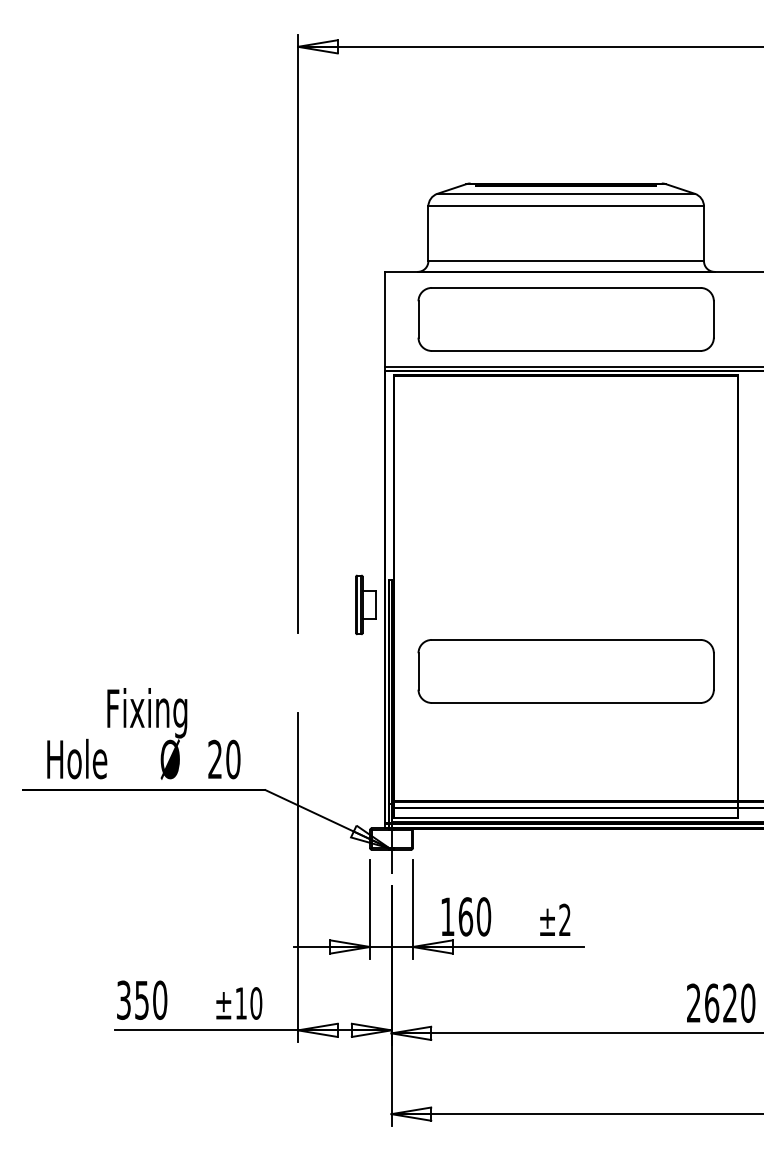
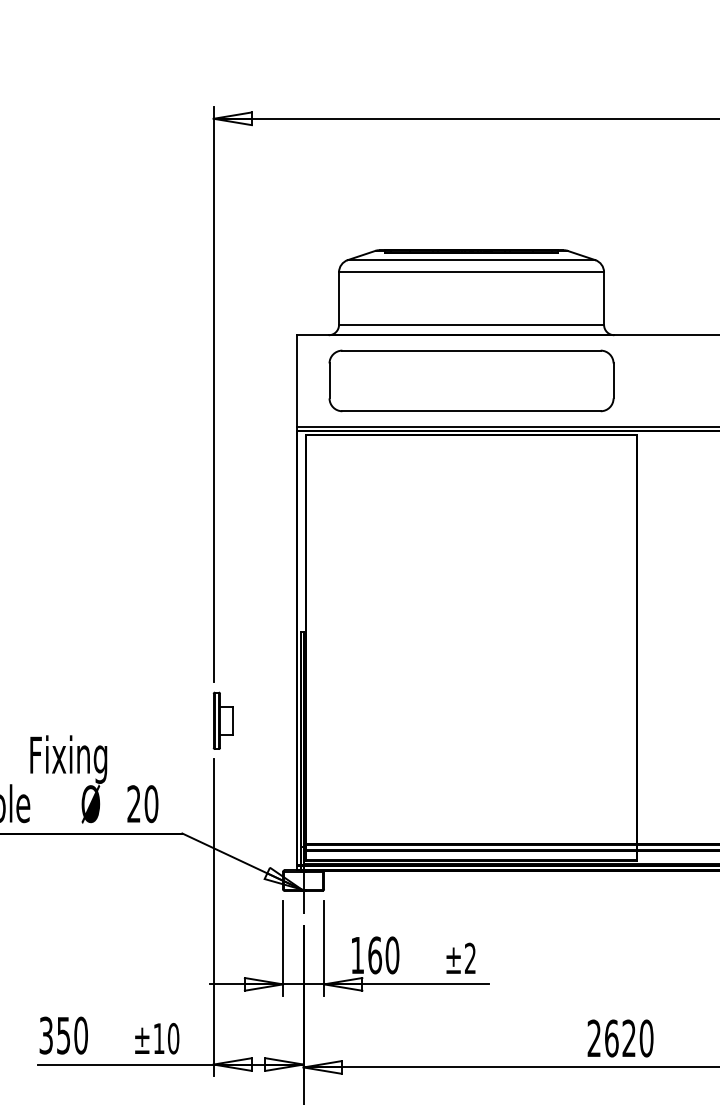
part: (365, 604) -> (222, 720), moved
part: (565, 671) -> (470, 719), removed

